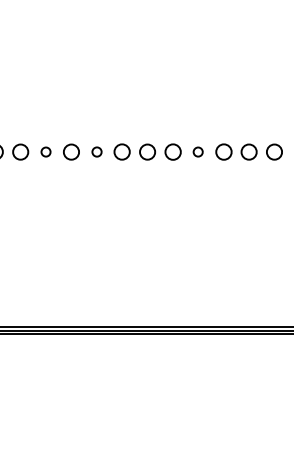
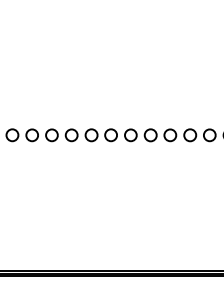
part: (45, 151) -> (51, 134), size x1.67
part: (96, 151) -> (91, 134), size x1.67
part: (197, 151) -> (169, 134), size x1.67

